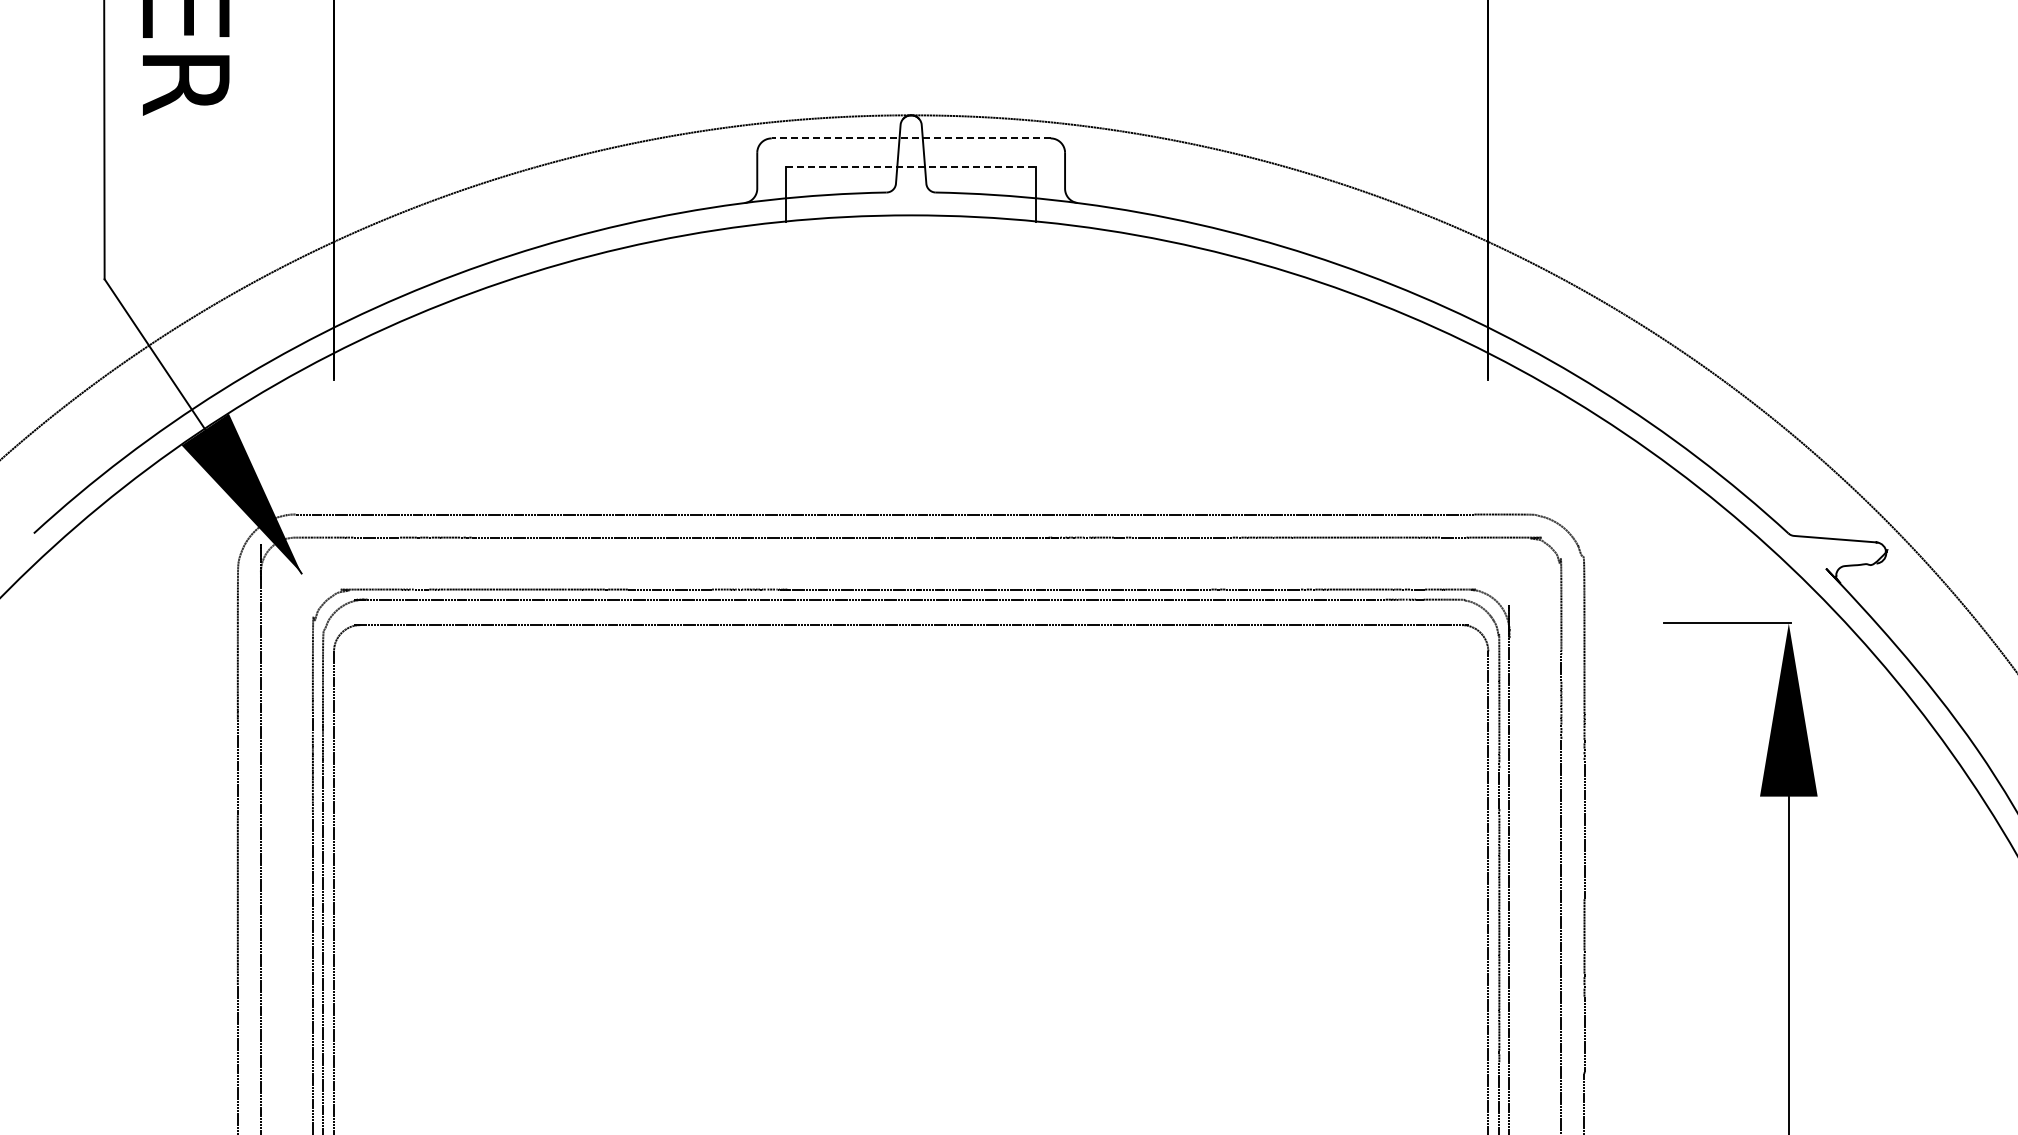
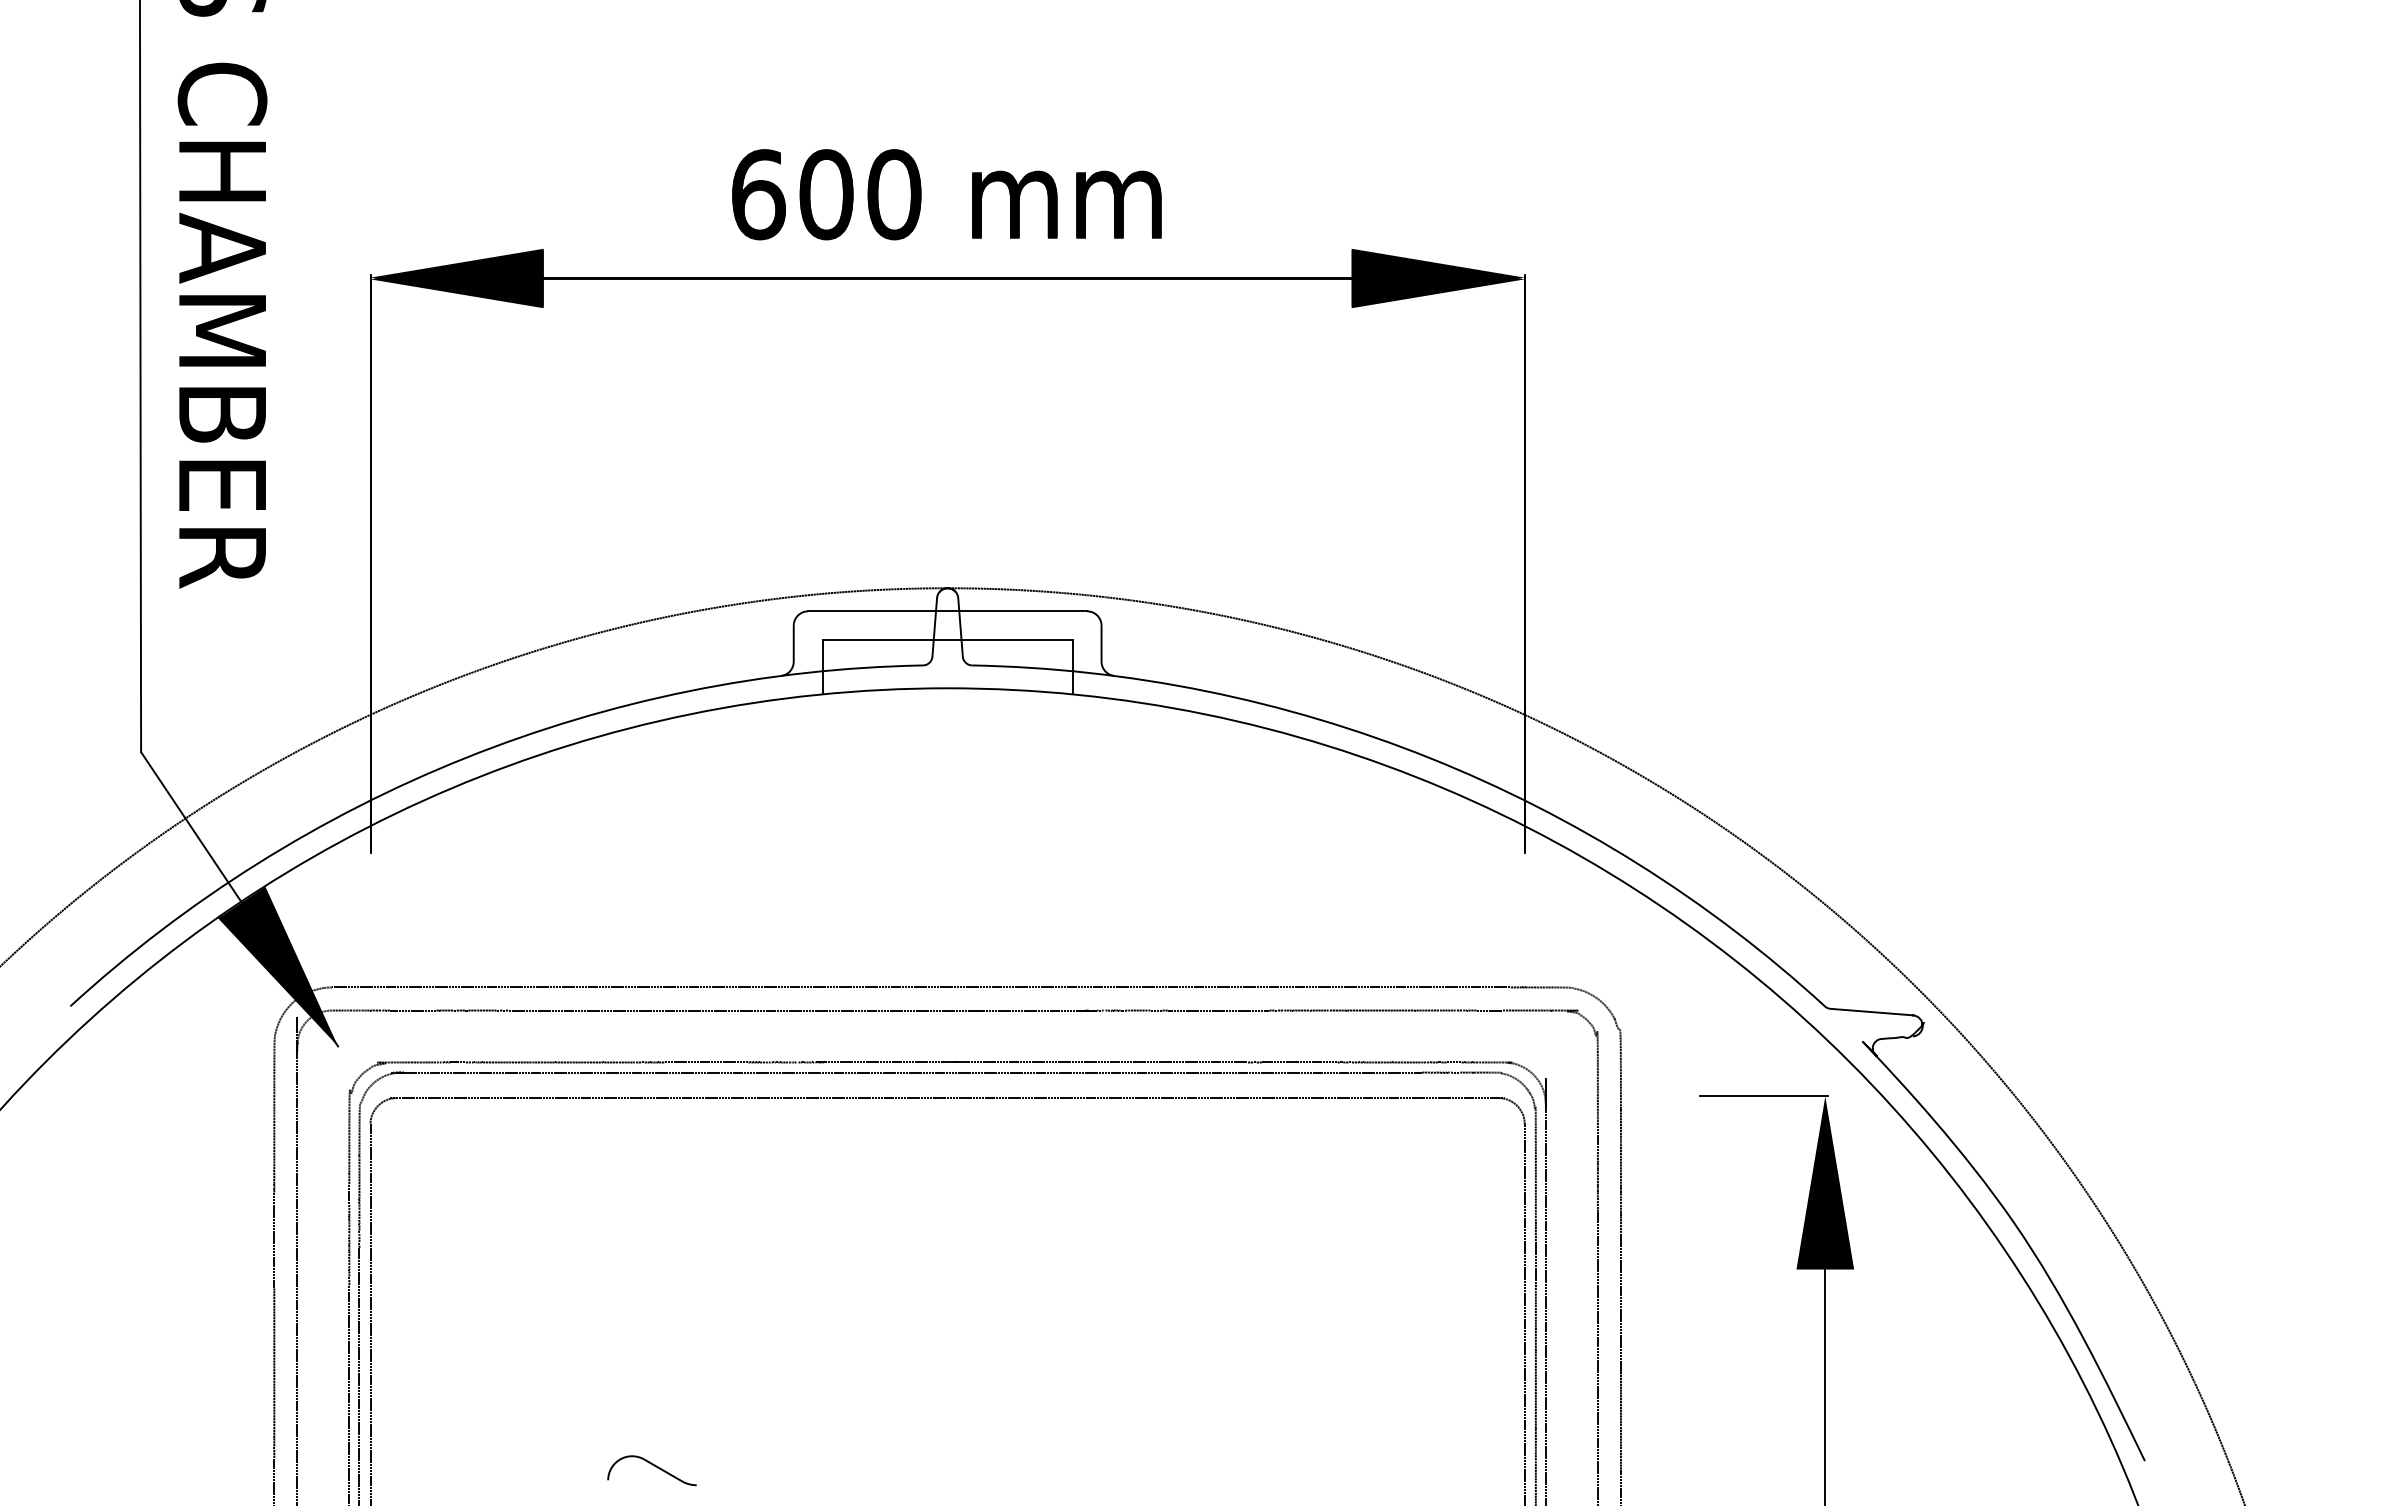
line: (911, 138) -> (947, 611), dashed -> solid
line: (912, 167) -> (948, 640), dashed -> solid
curve: (618, 993) -> (654, 1466), added

